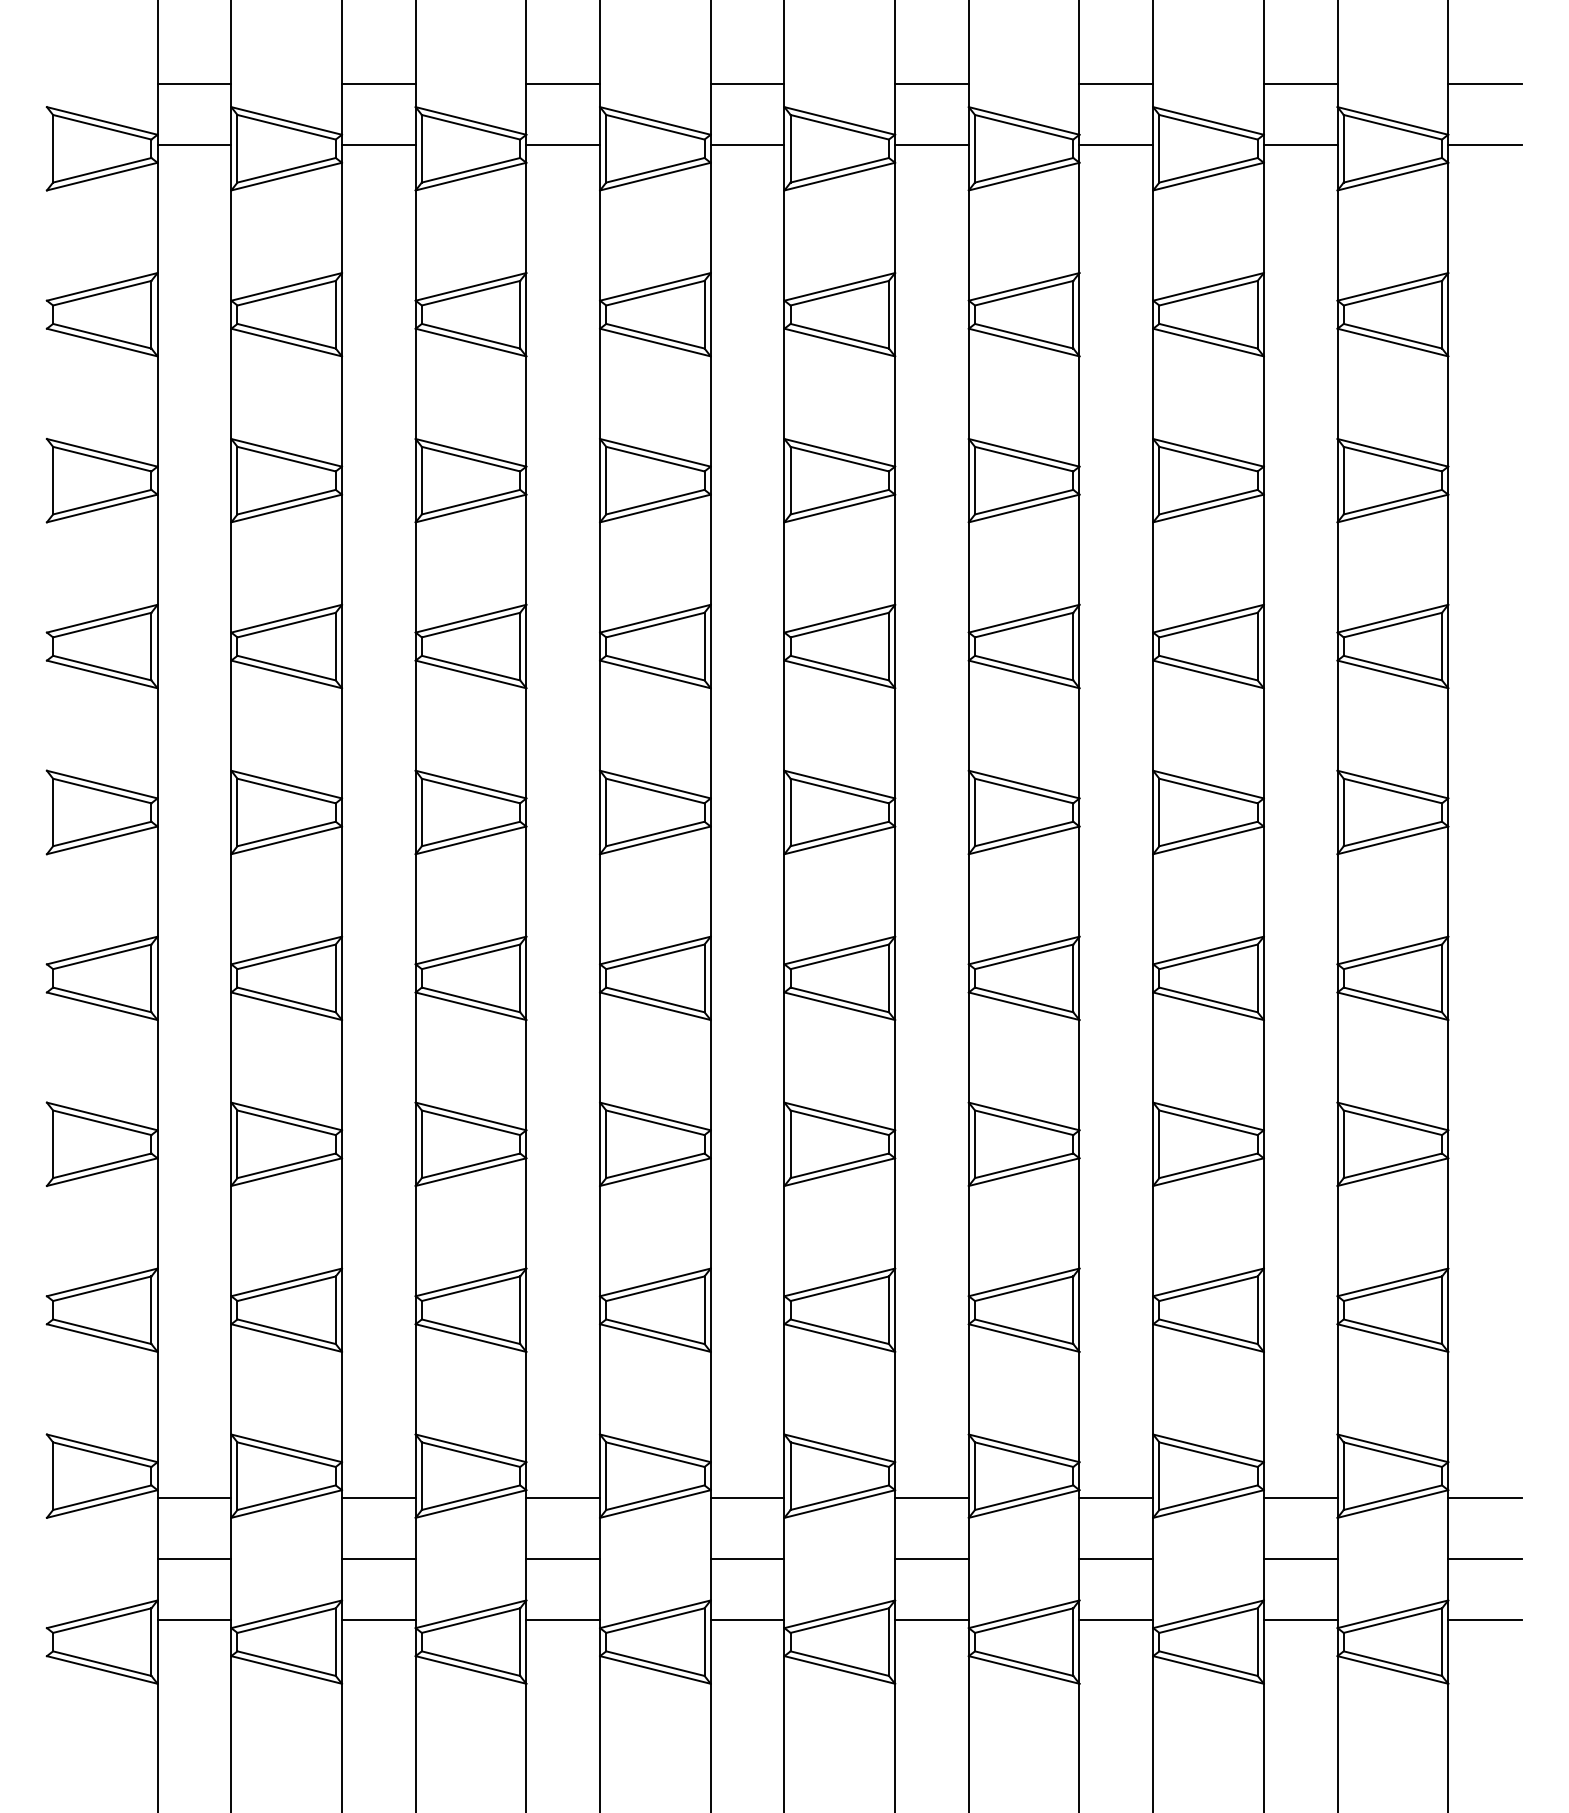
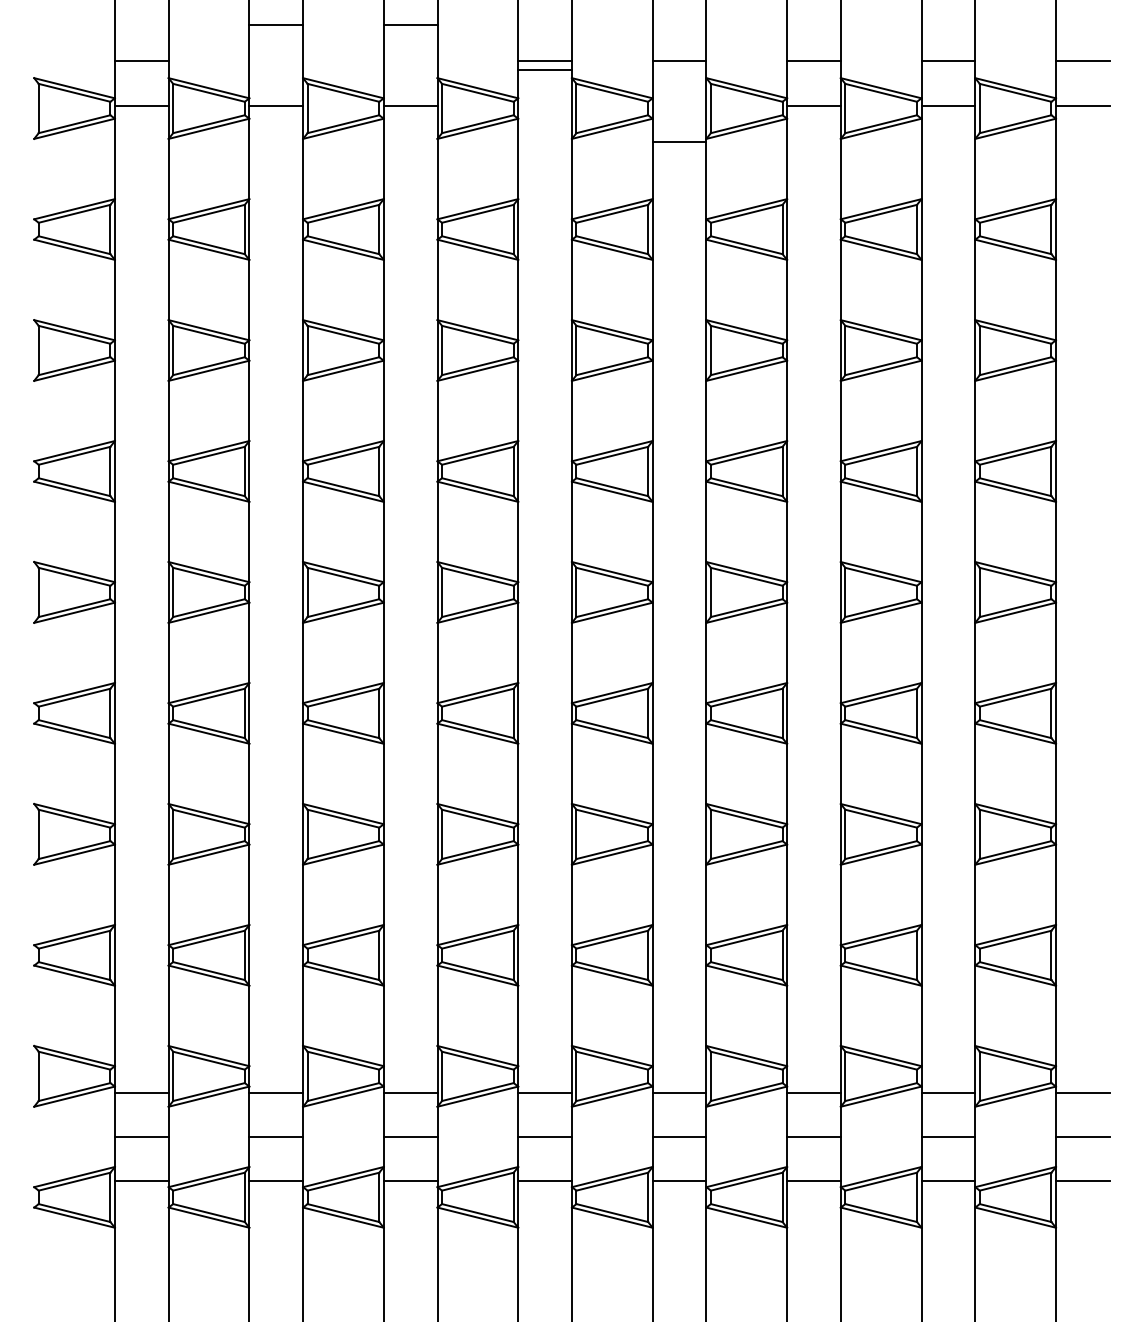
line: (379, 84) -> (276, 25), moved
line: (563, 84) -> (410, 25), moved
line: (746, 144) -> (544, 69), moved
line: (931, 144) -> (679, 141), moved

